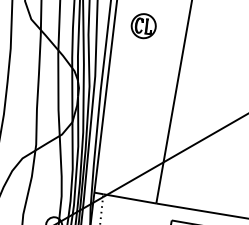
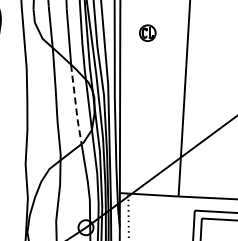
part: (143, 26) -> (147, 33), size x0.7
line: (58, 93) -> (75, 104), solid -> dashed

